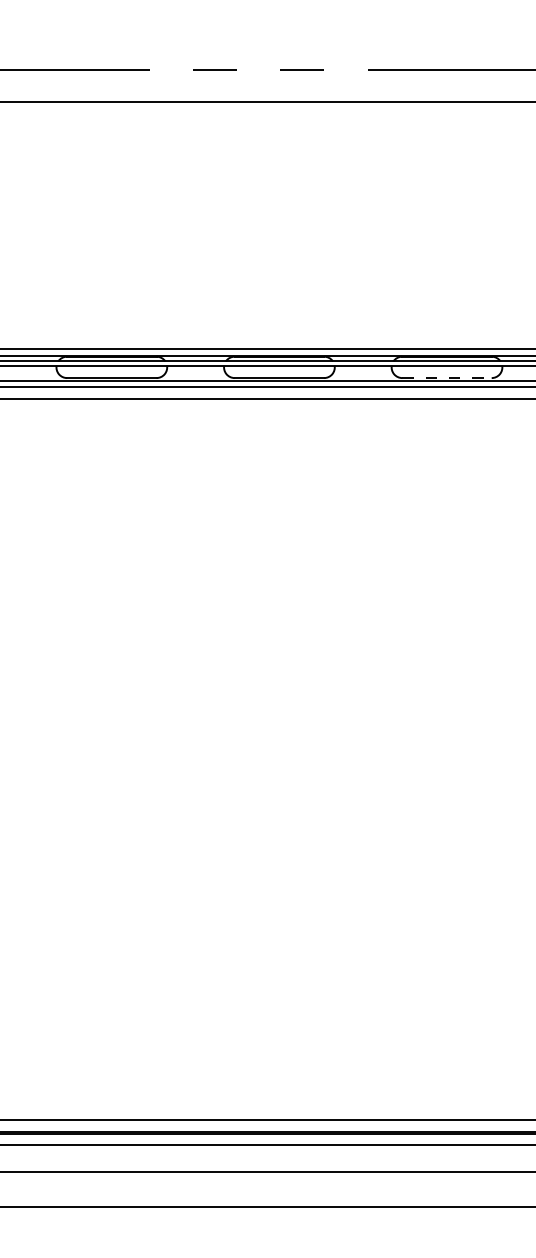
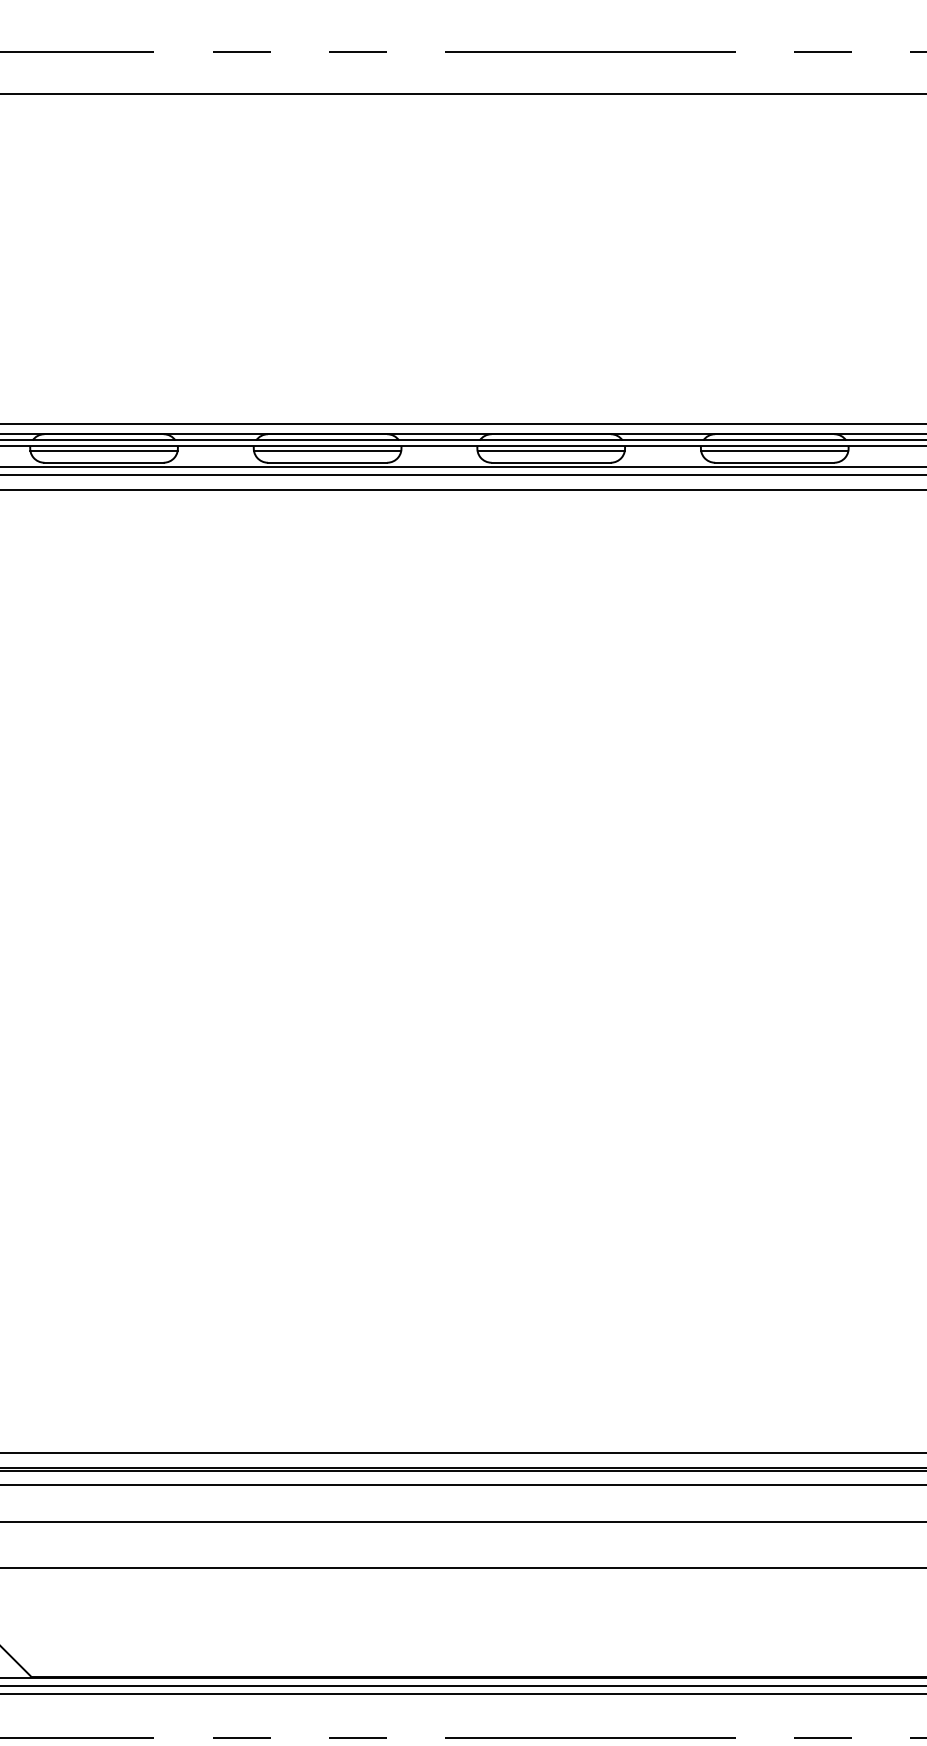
line: (111, 369) -> (103, 451), added
line: (279, 369) -> (327, 451), added
line: (446, 369) -> (550, 451), added
line: (447, 377) -> (551, 462), dashed -> solid

